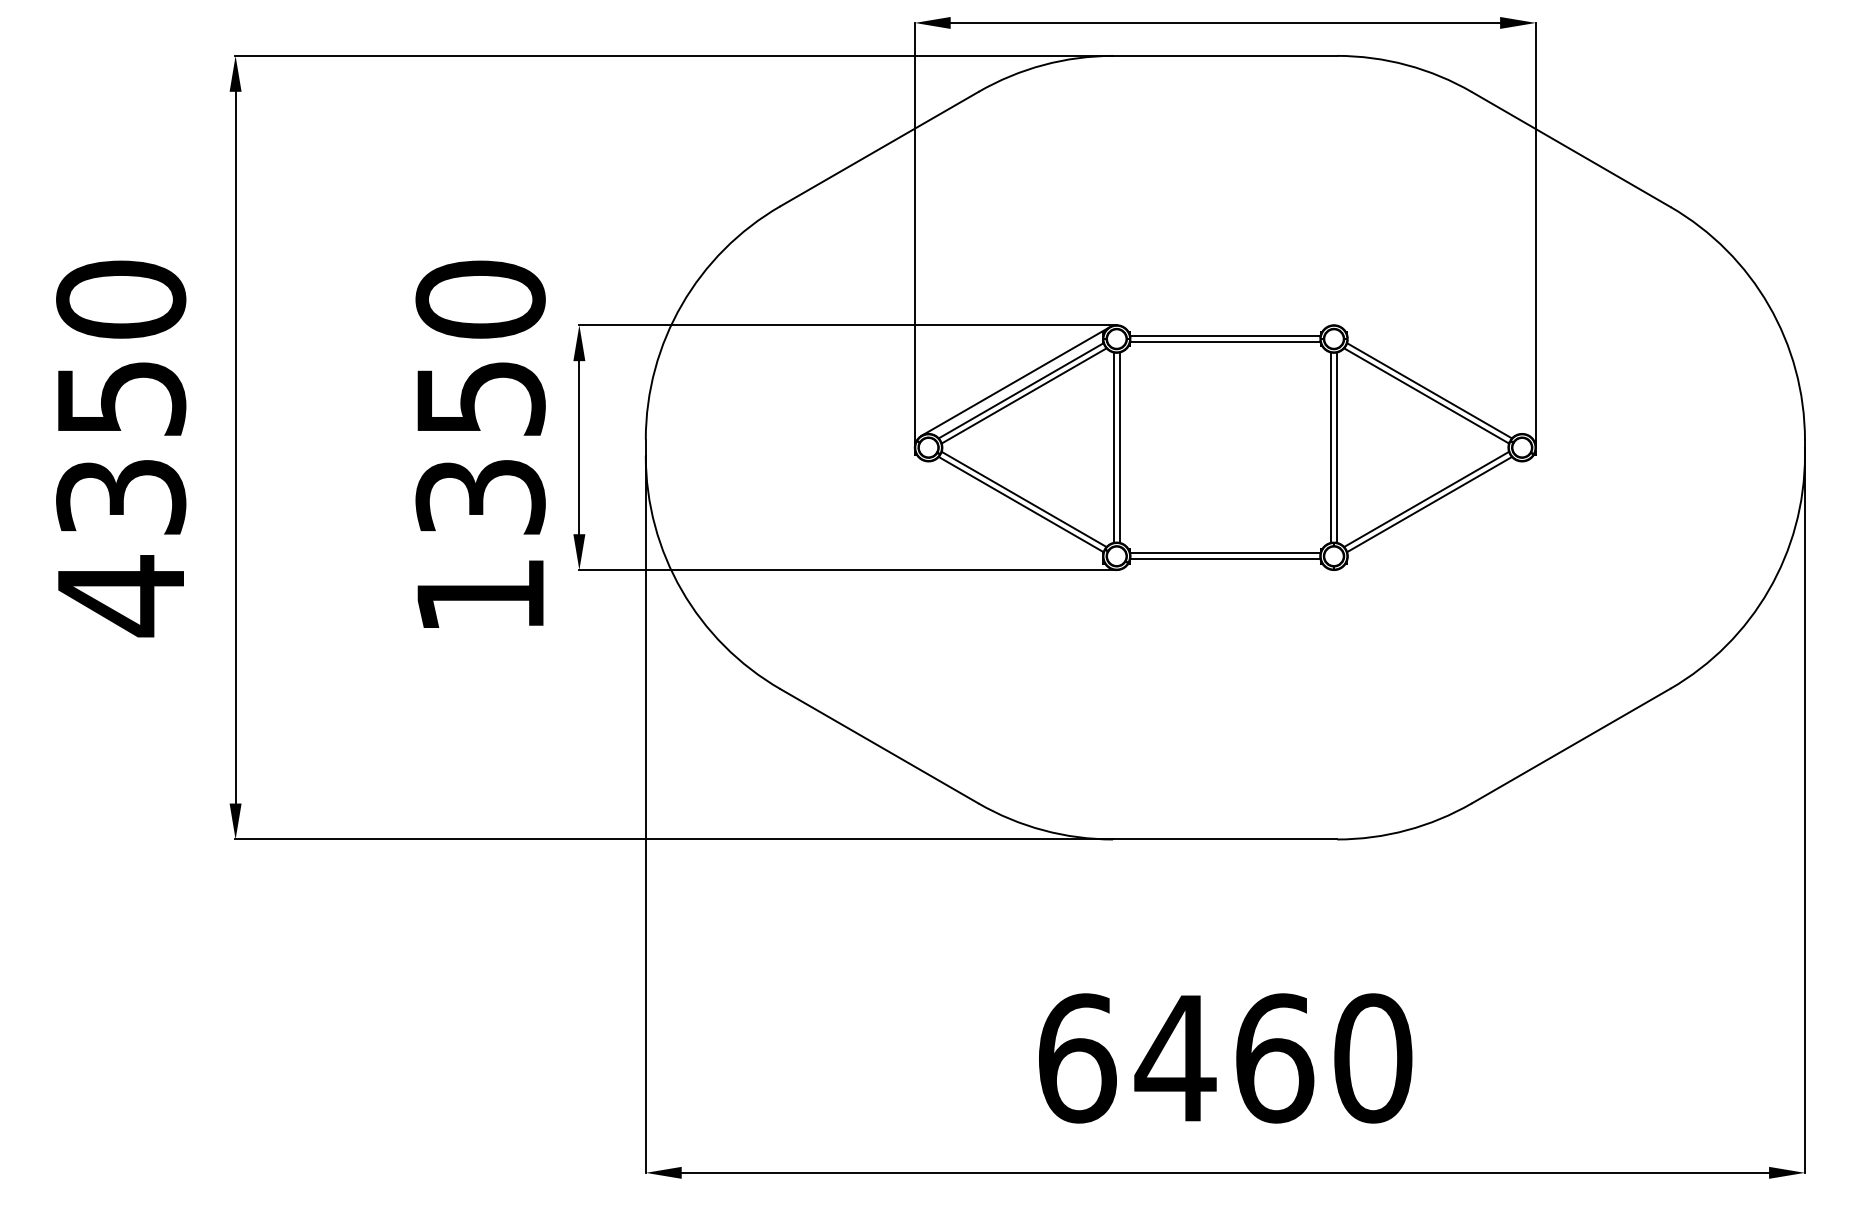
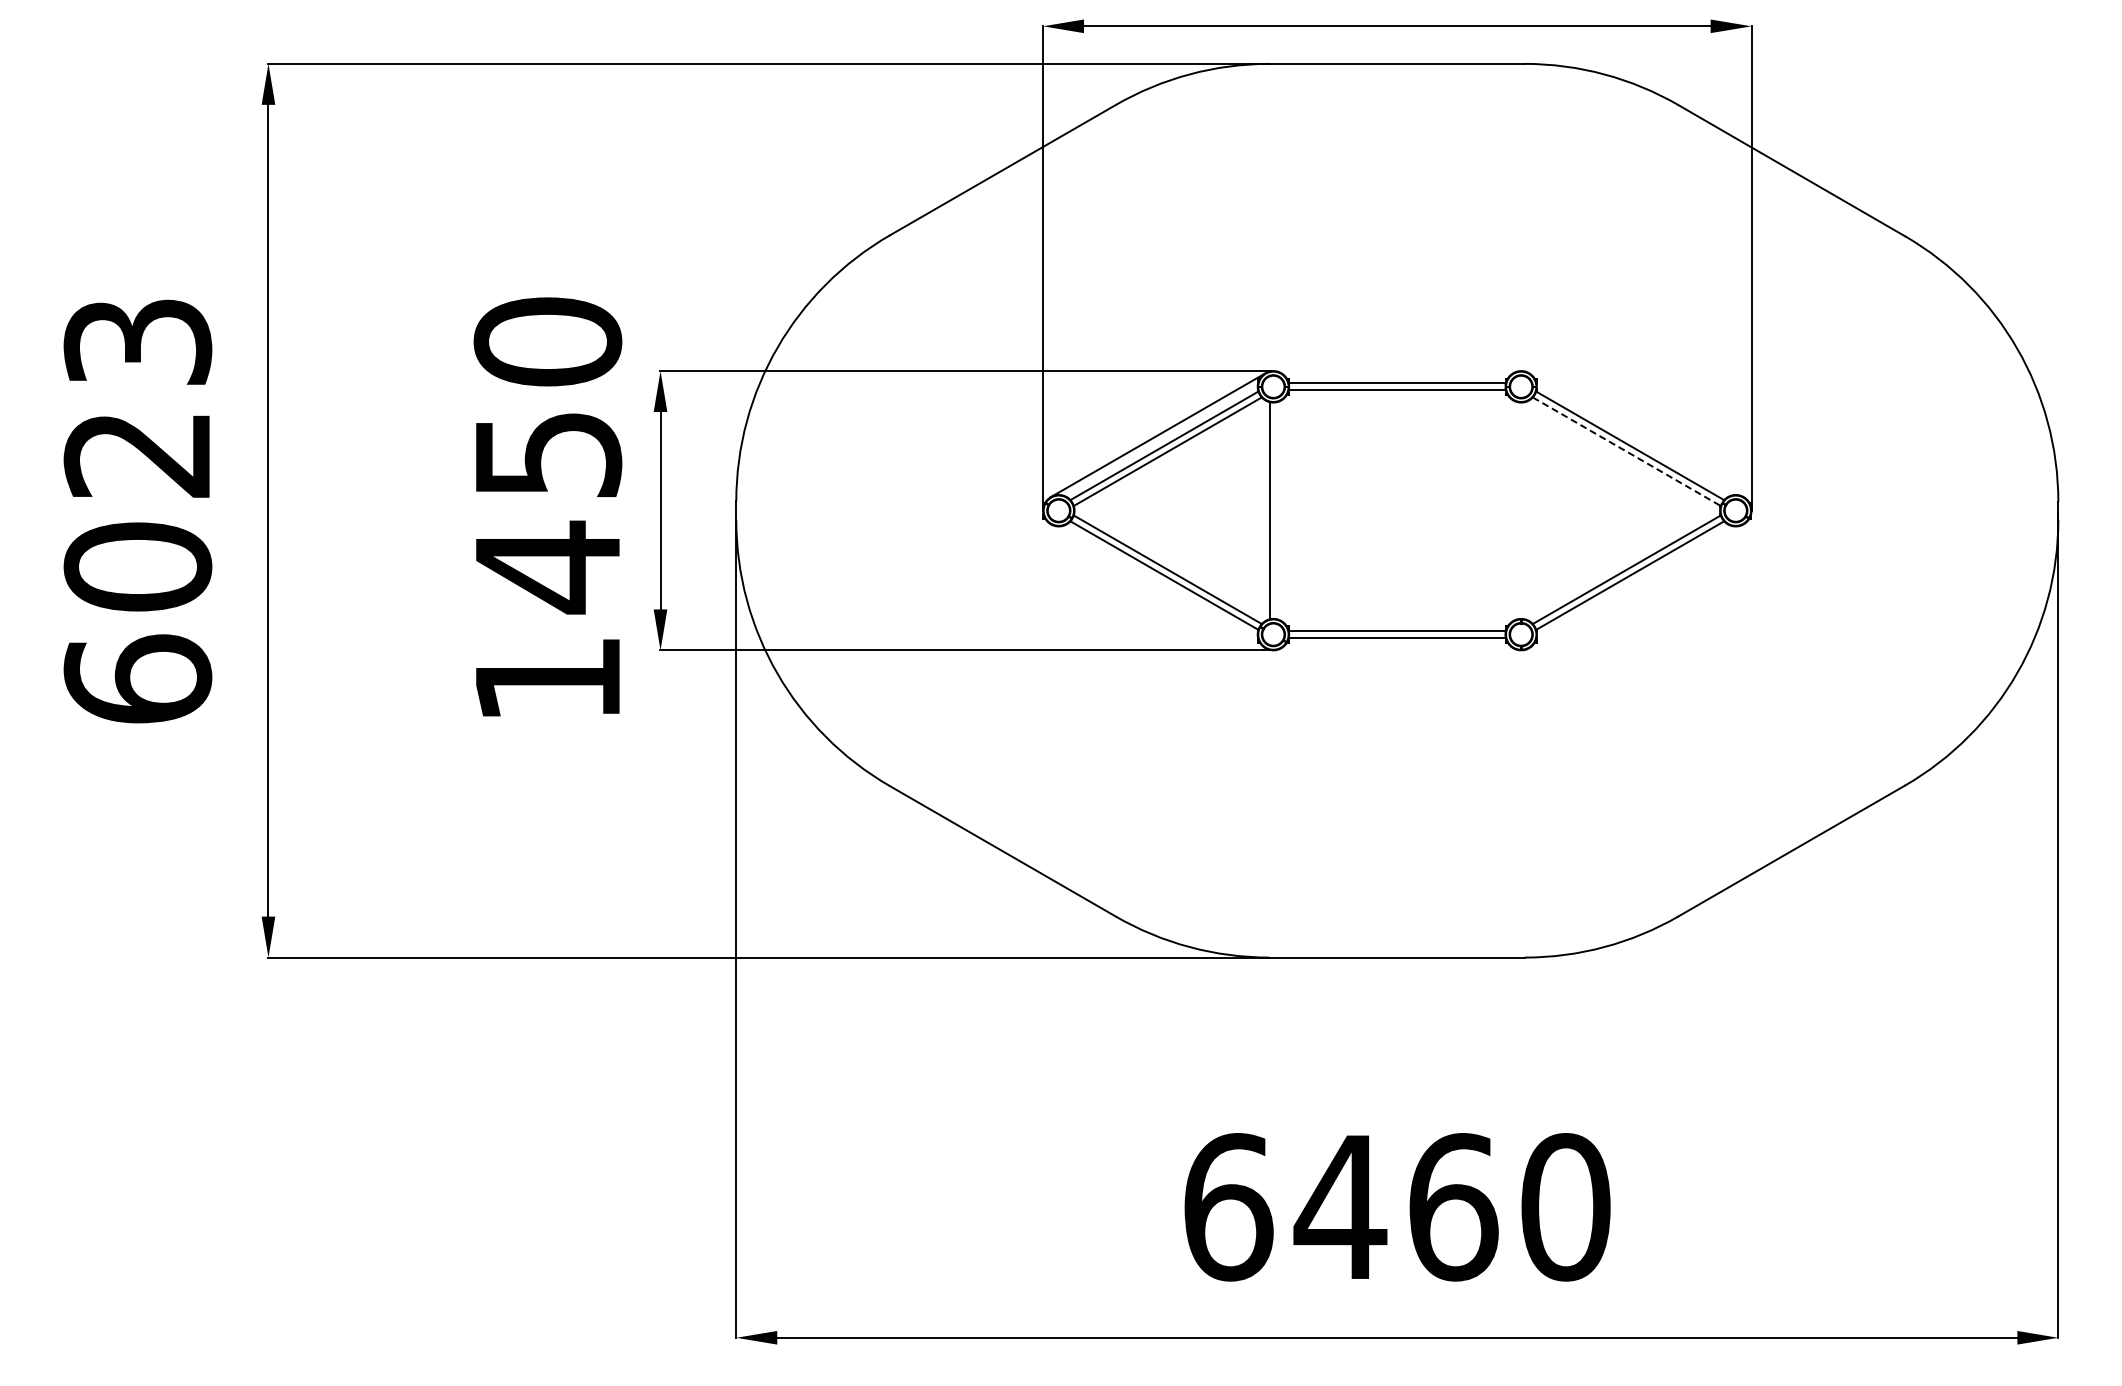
line: (1427, 395) -> (1627, 451), solid -> dashed
line: (1119, 447) -> (1276, 510), removed
line: (1330, 447) -> (1517, 510), removed
line: (1336, 447) -> (1524, 510), removed
text: (120, 449) -> (137, 512), 4350 -> 6023
text: (480, 497) -> (547, 567), 1350 -> 1450

